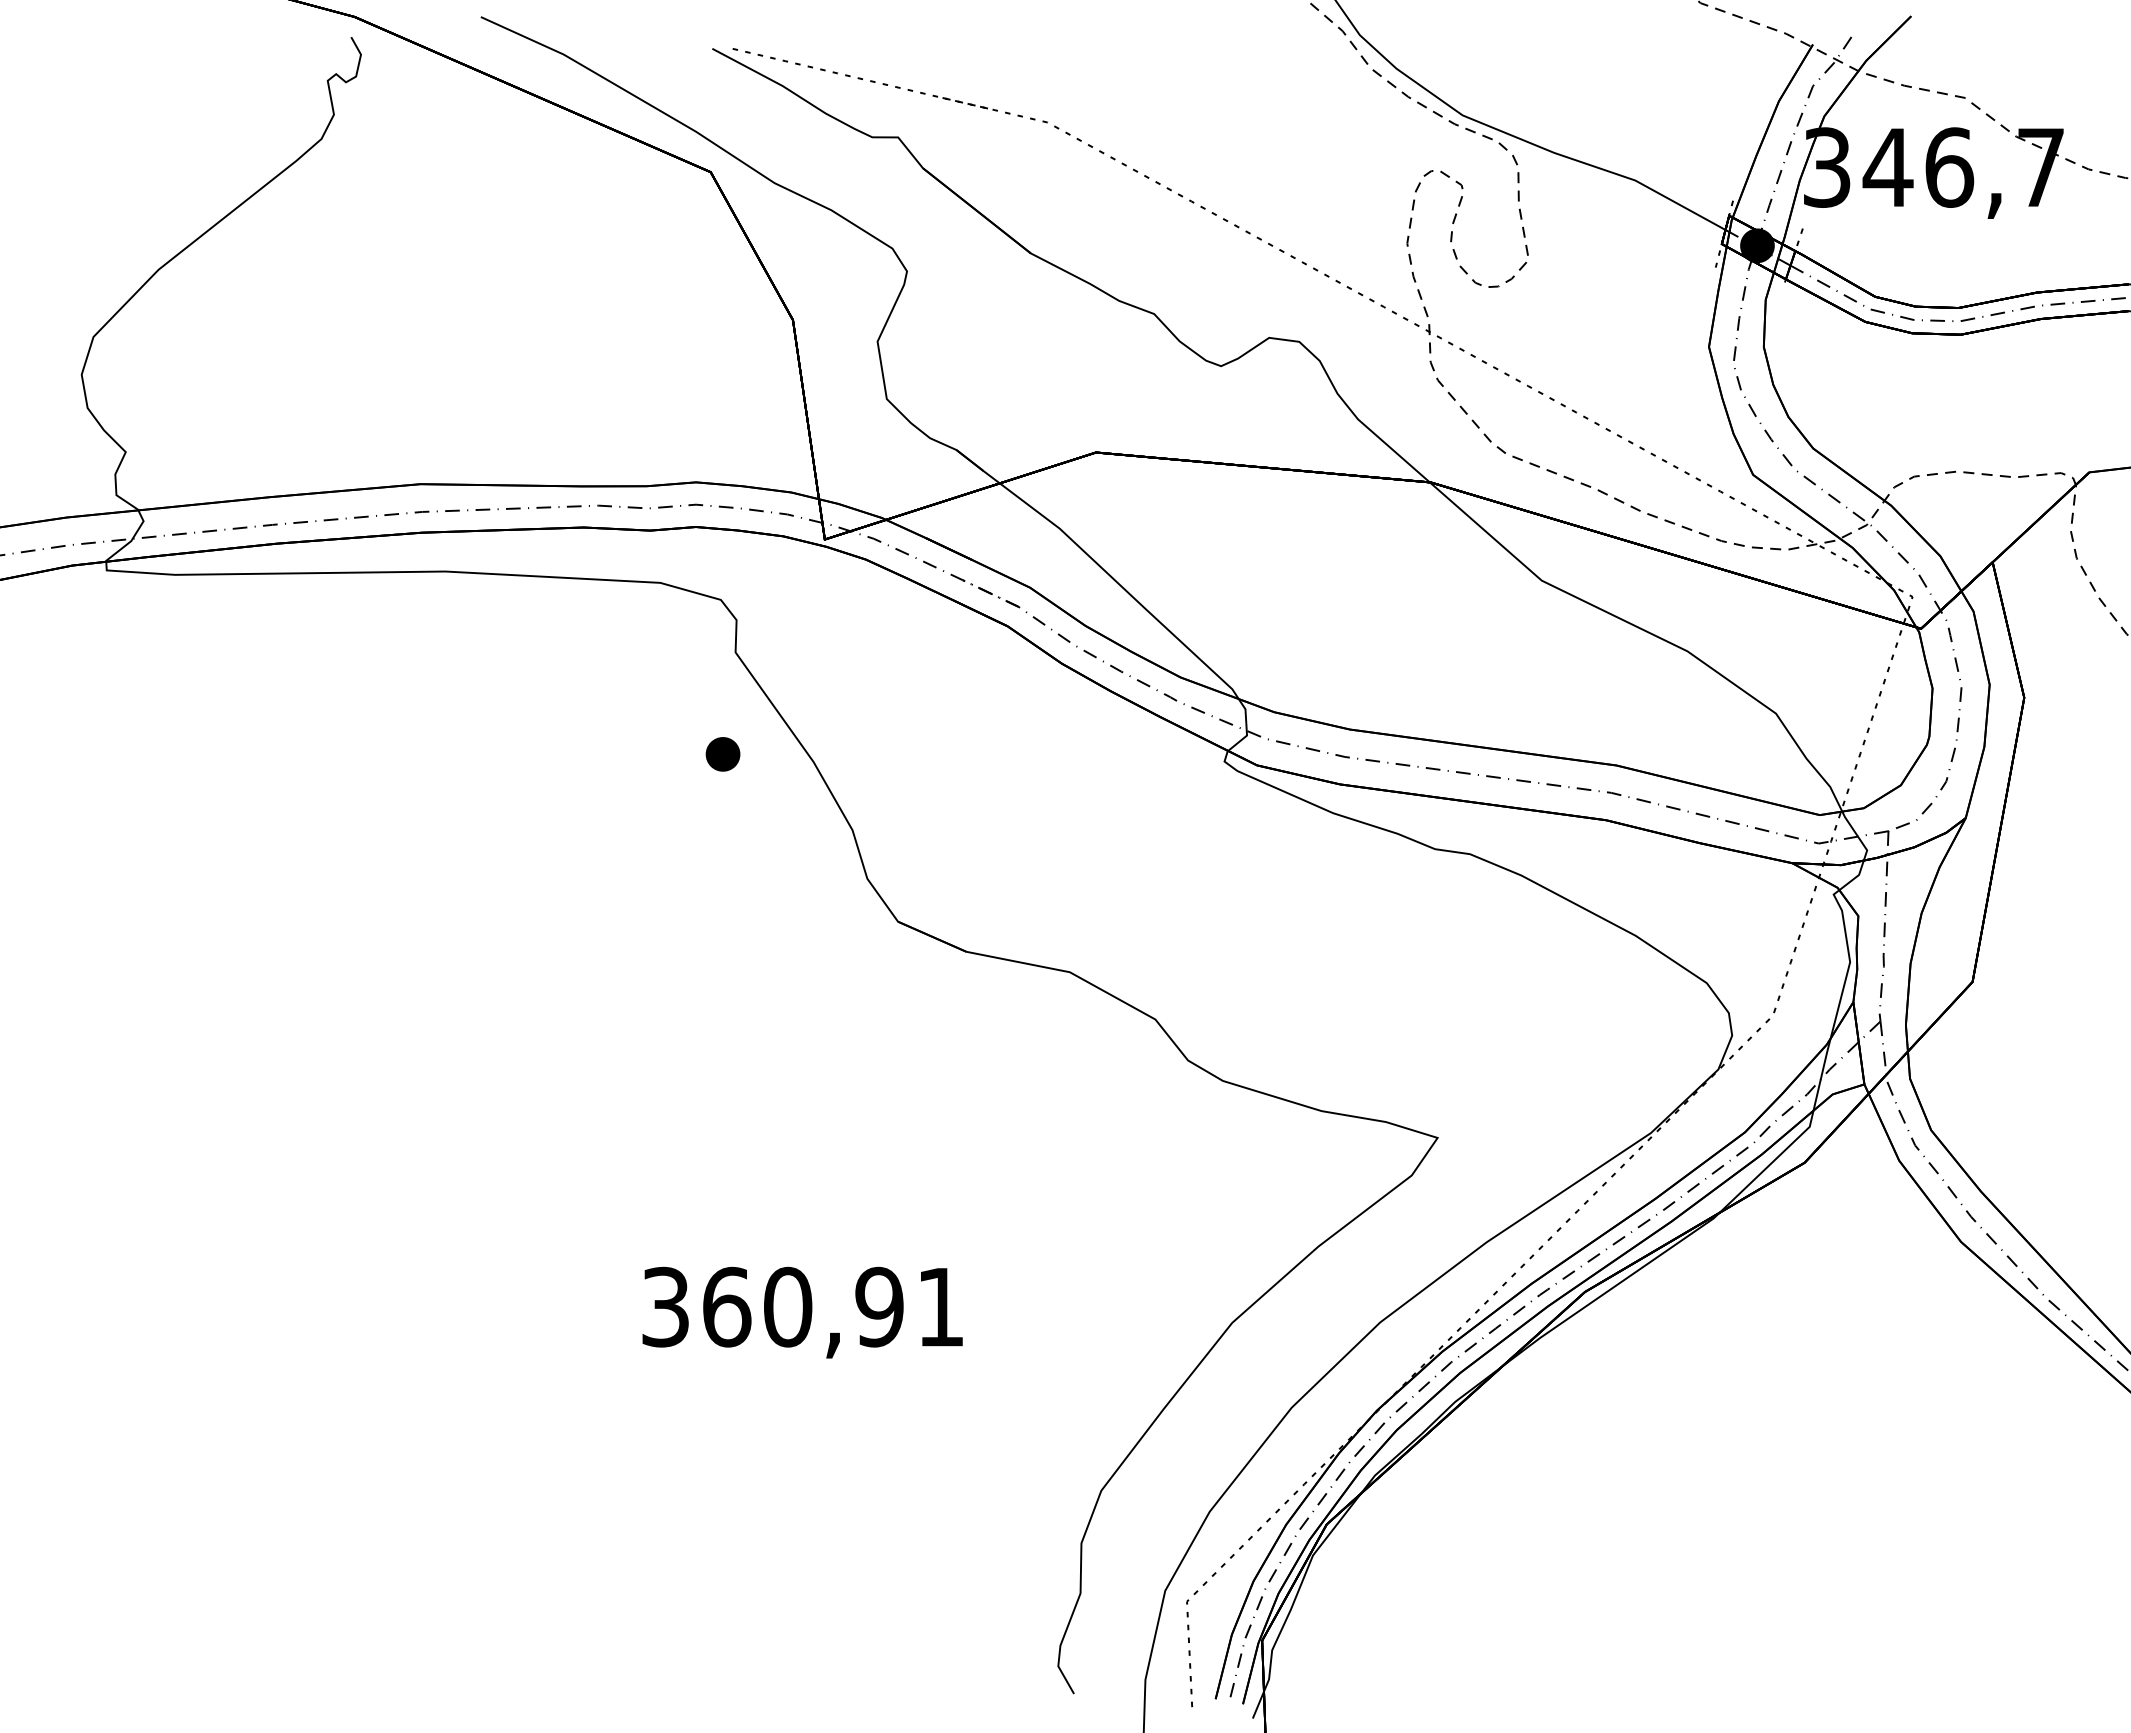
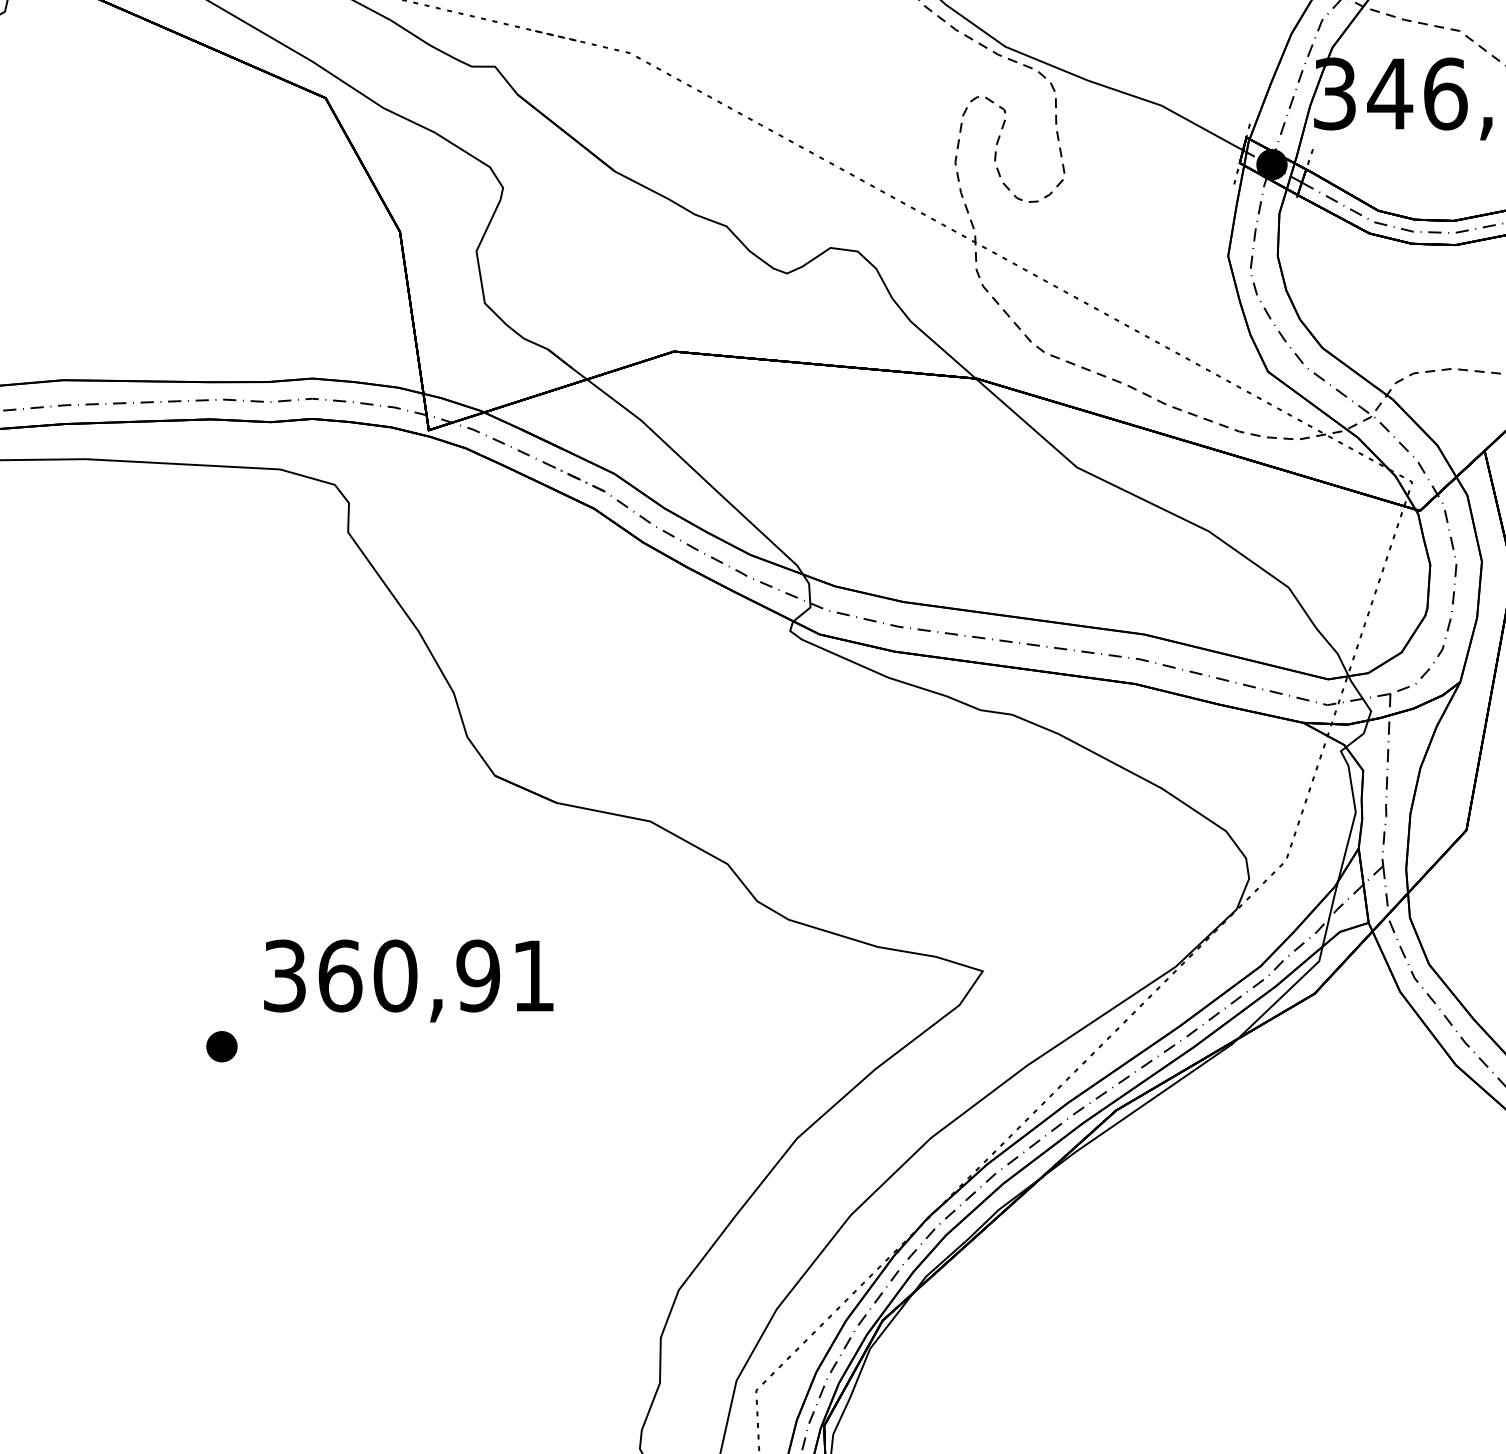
part: (722, 754) -> (221, 1046), moved
text: (802, 1312) -> (408, 980), moved

